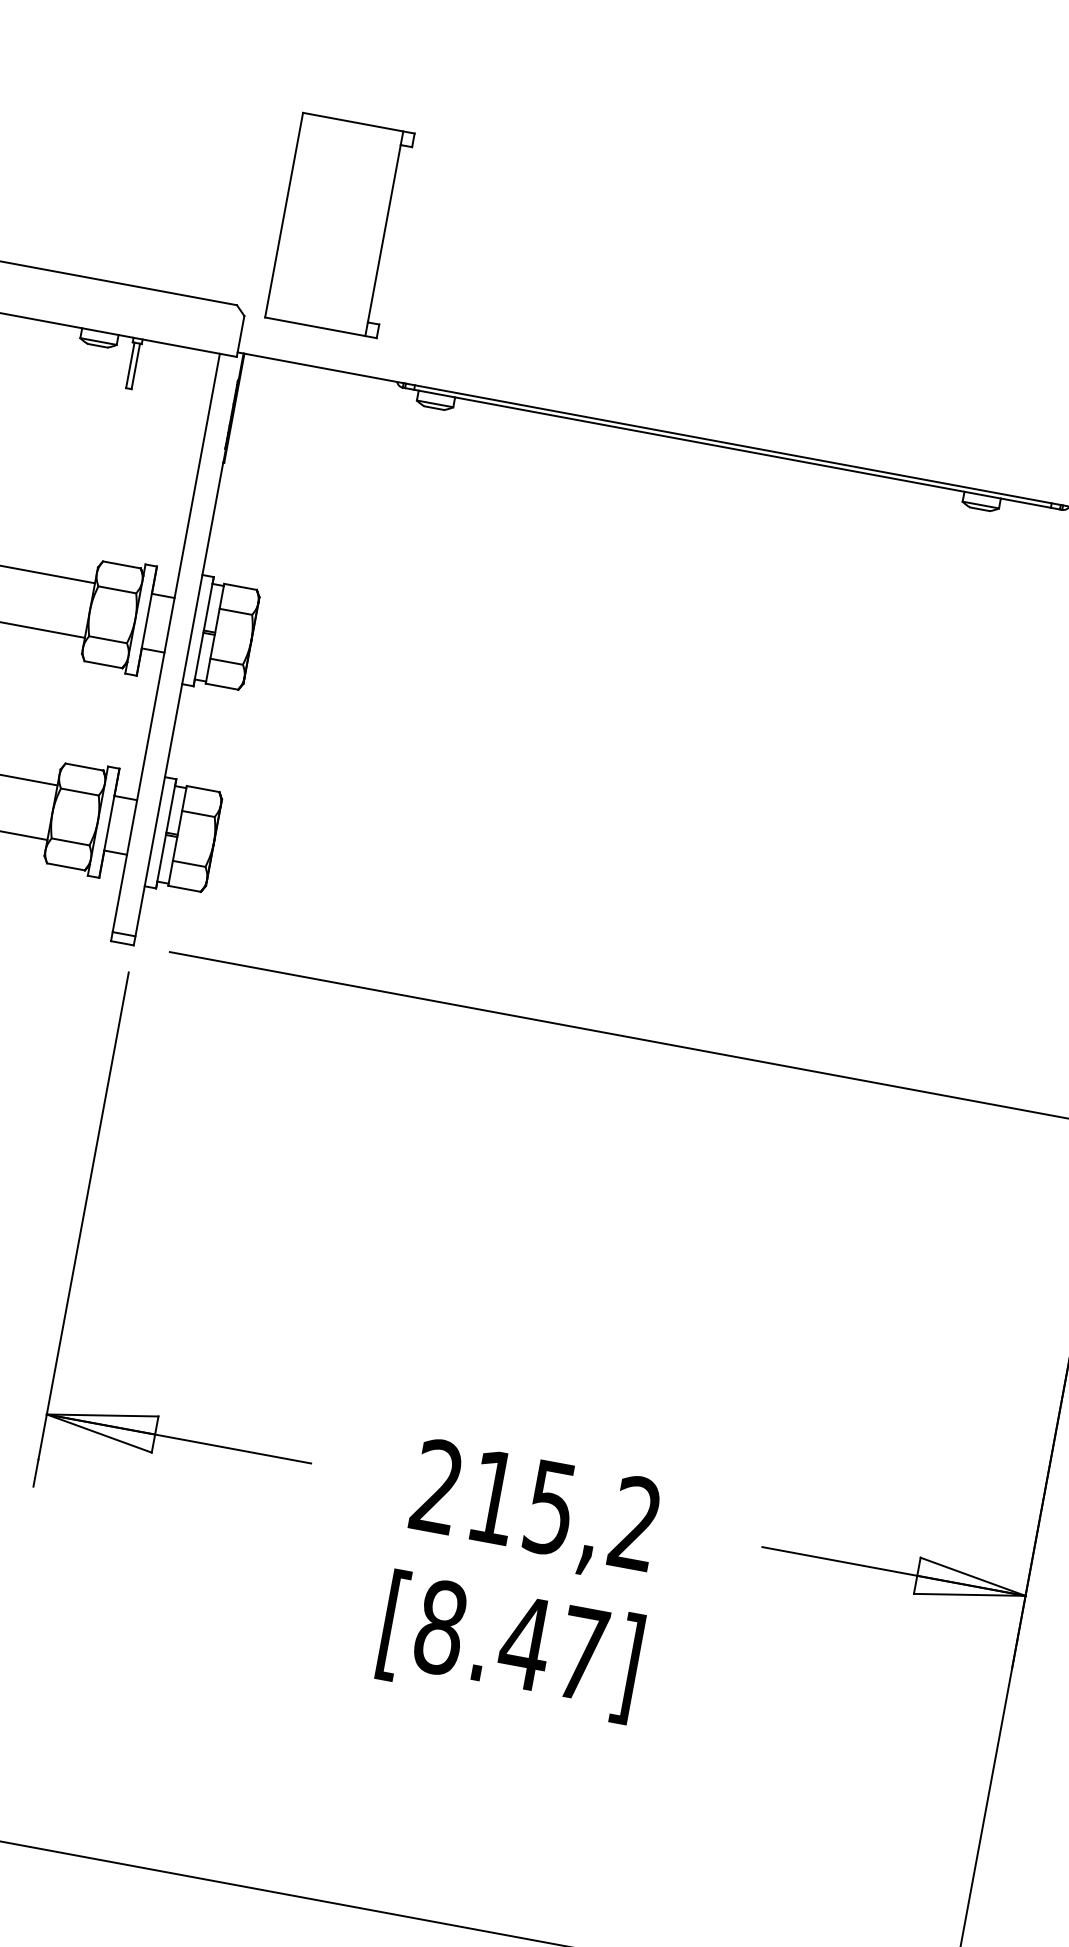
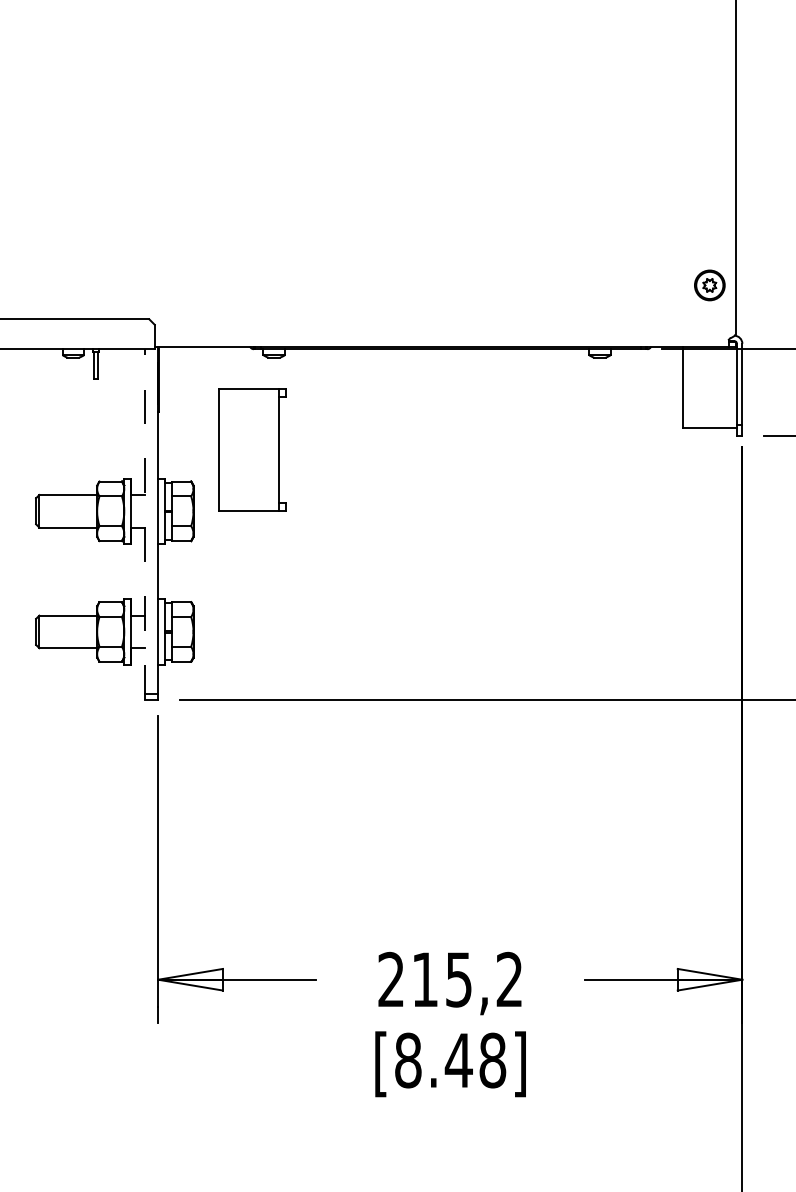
part: (340, 224) -> (252, 449), moved
line: (165, 647) -> (144, 524), solid -> dashed
text: (581, 1653) -> (492, 1060), [8.47] -> [8.48]

